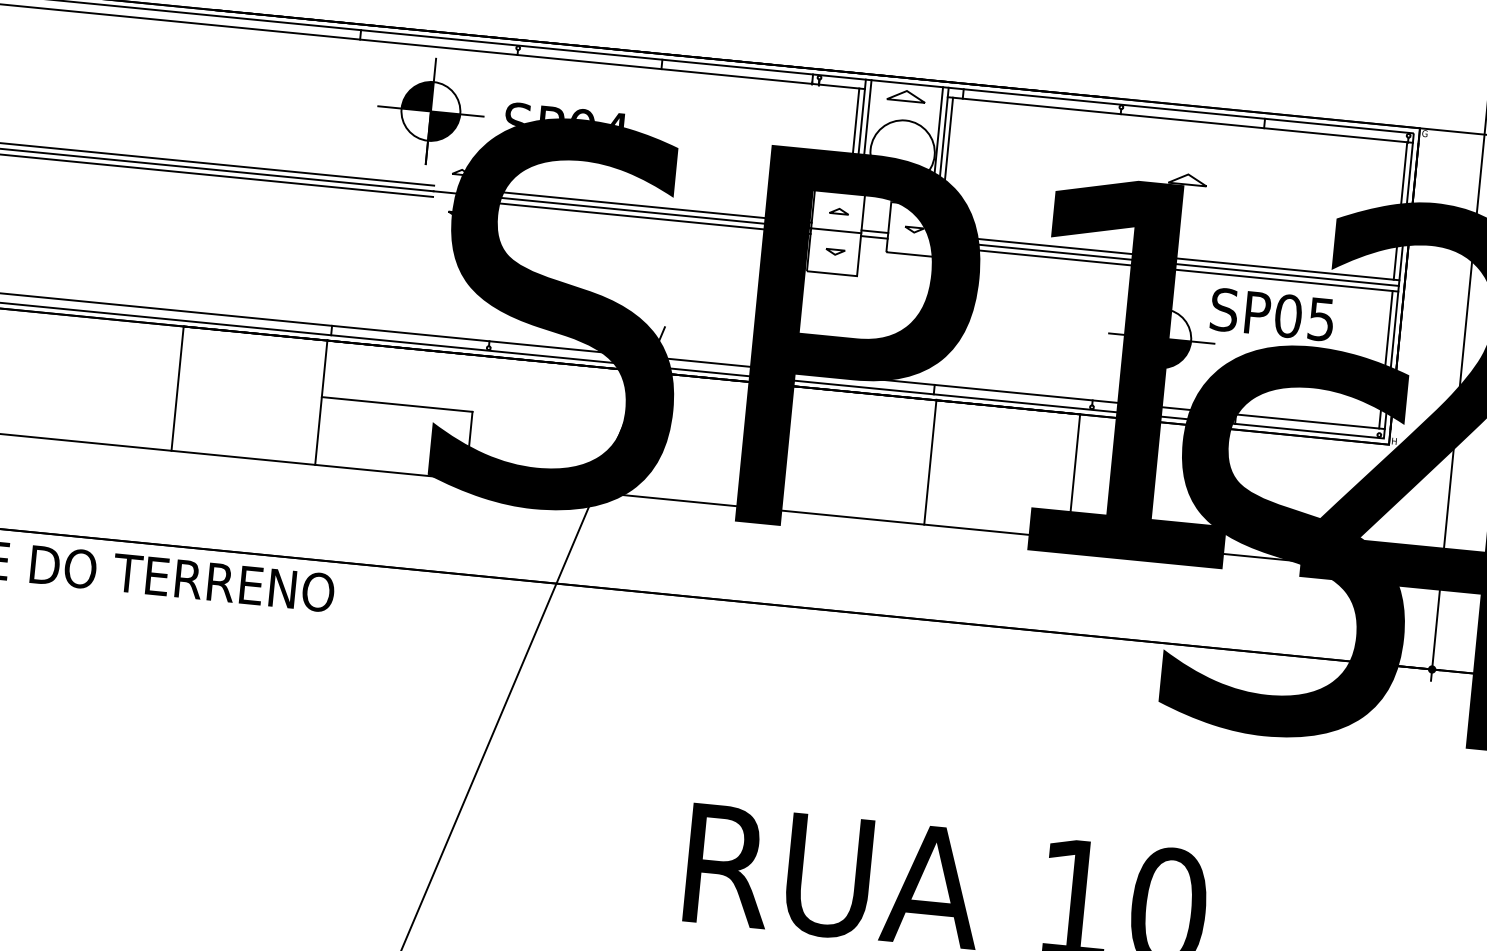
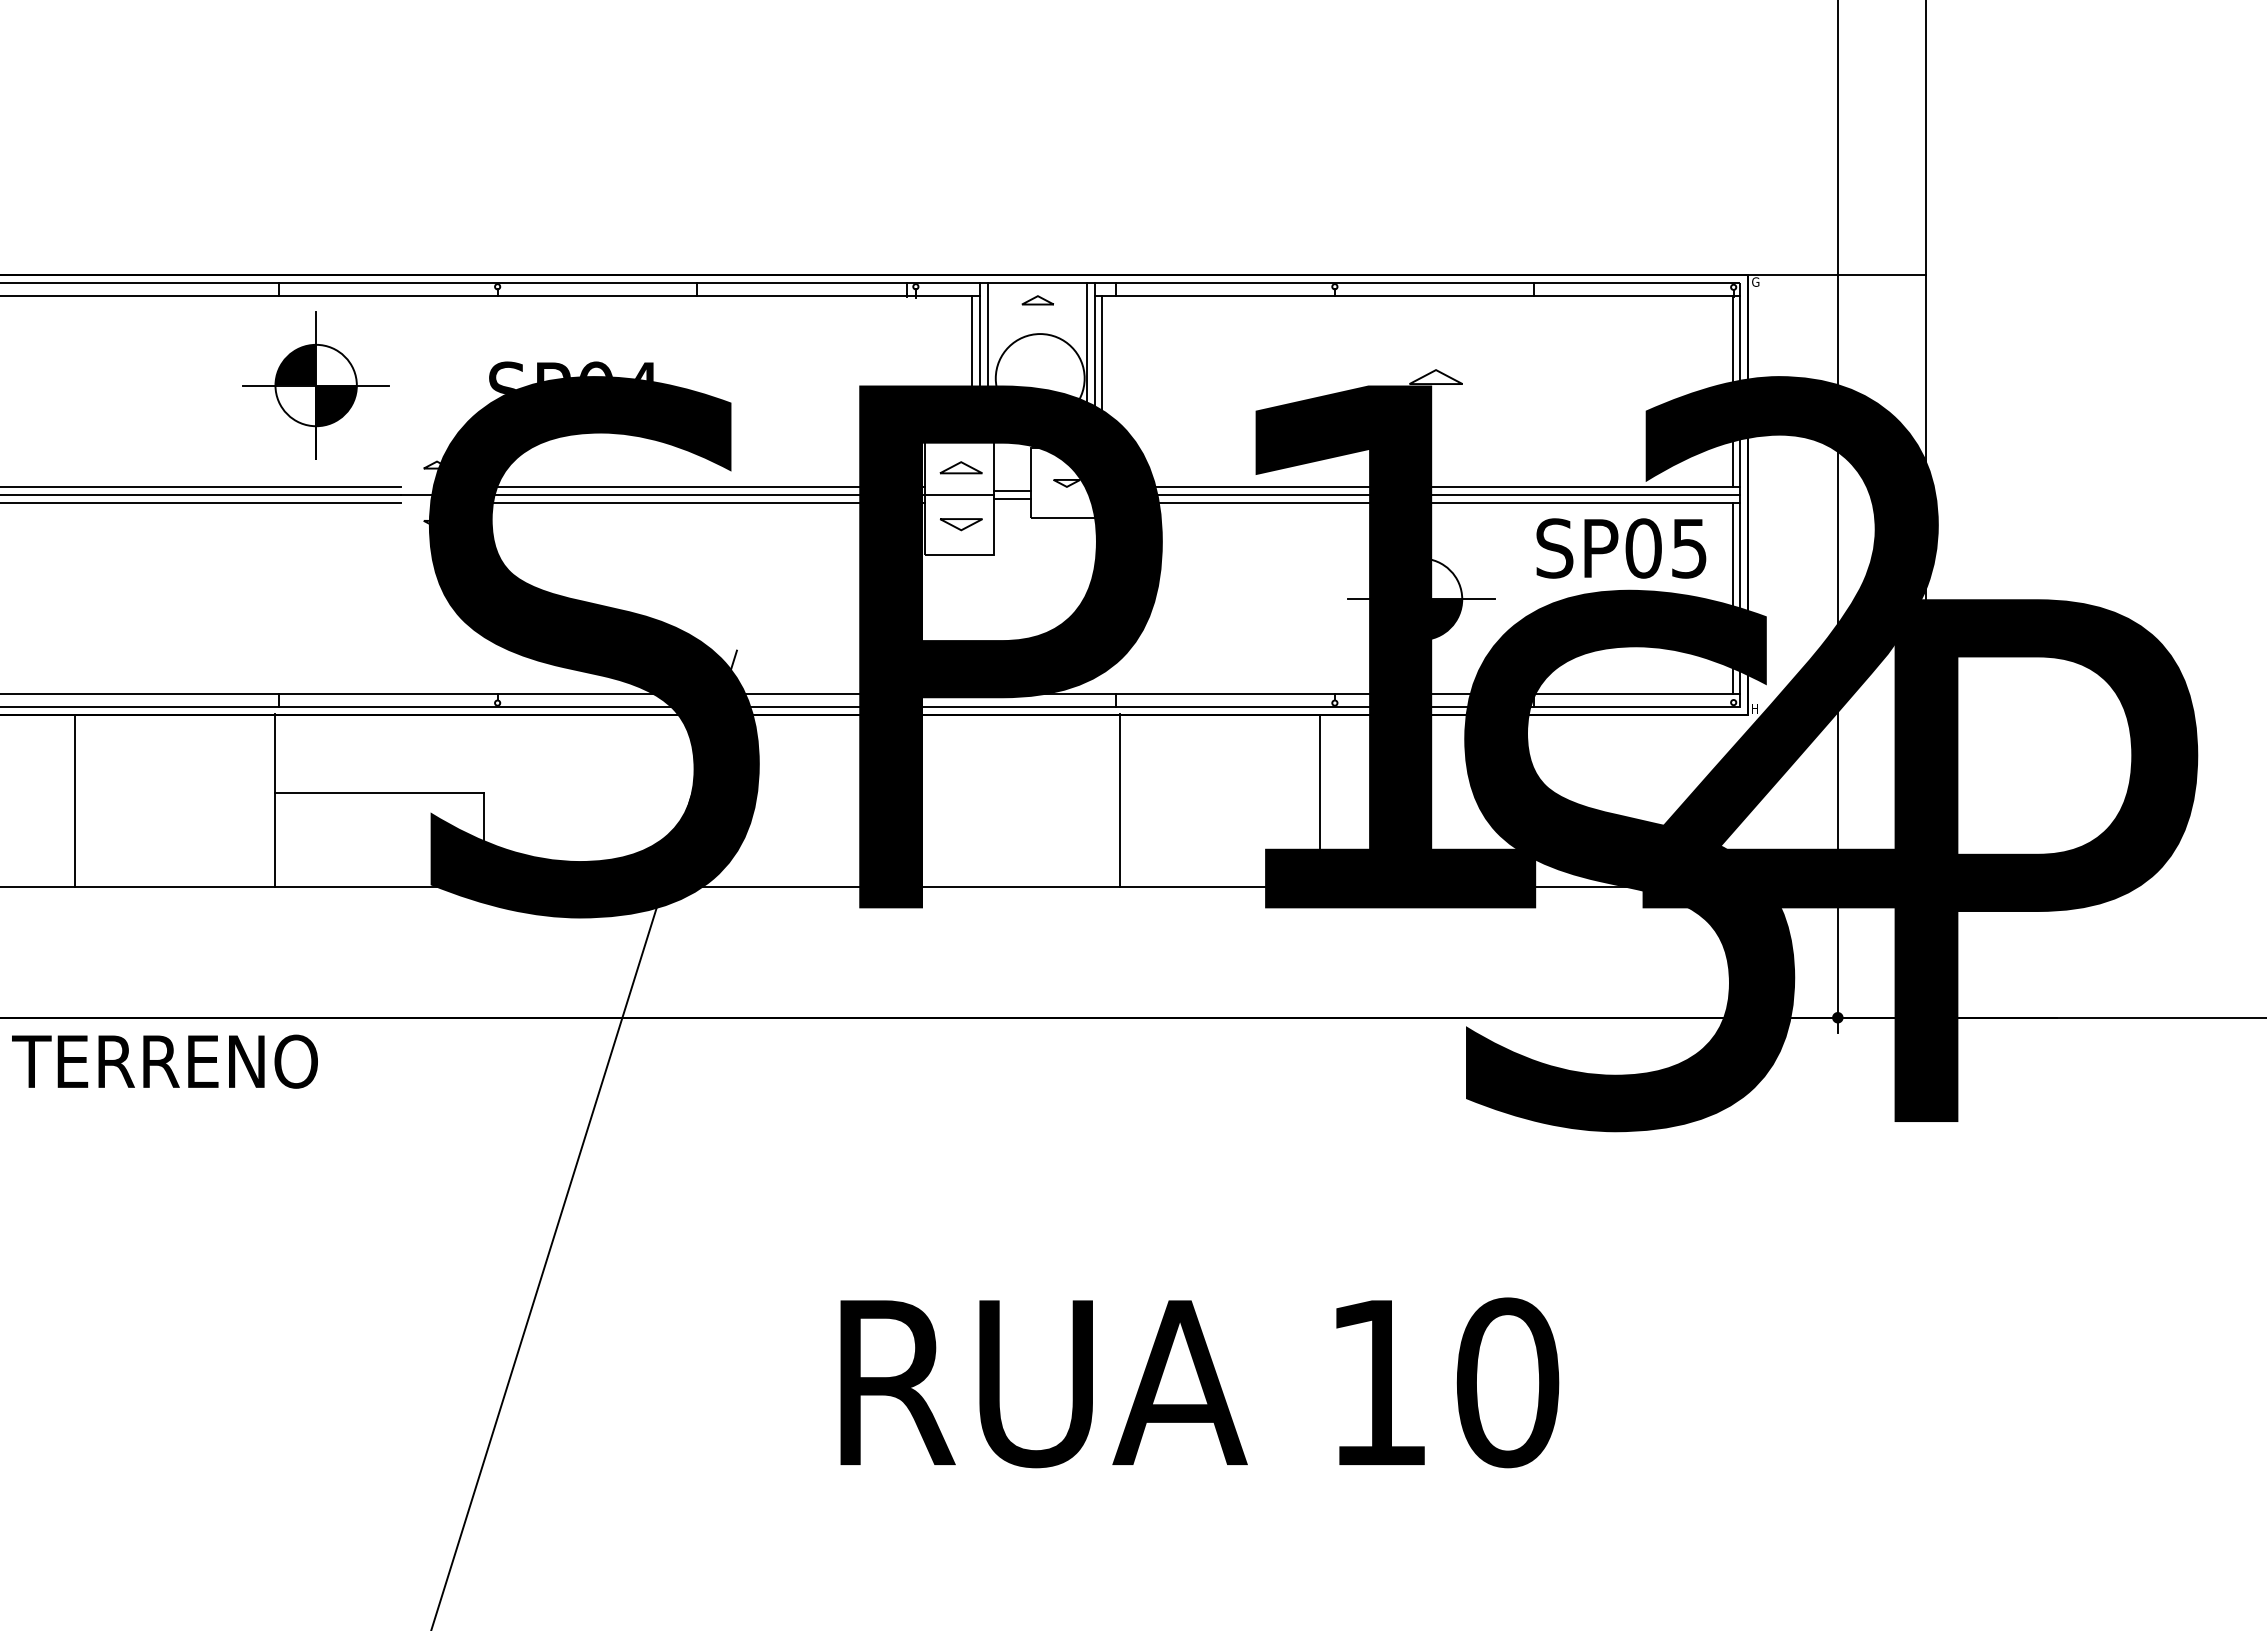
part: (906, 96) -> (1037, 300), size x0.6
part: (430, 111) -> (315, 385), moved
part: (838, 211) -> (960, 467), size x1.6
part: (834, 252) -> (960, 524), size x1.6
text: (1272, 314) -> (1621, 548), moved

